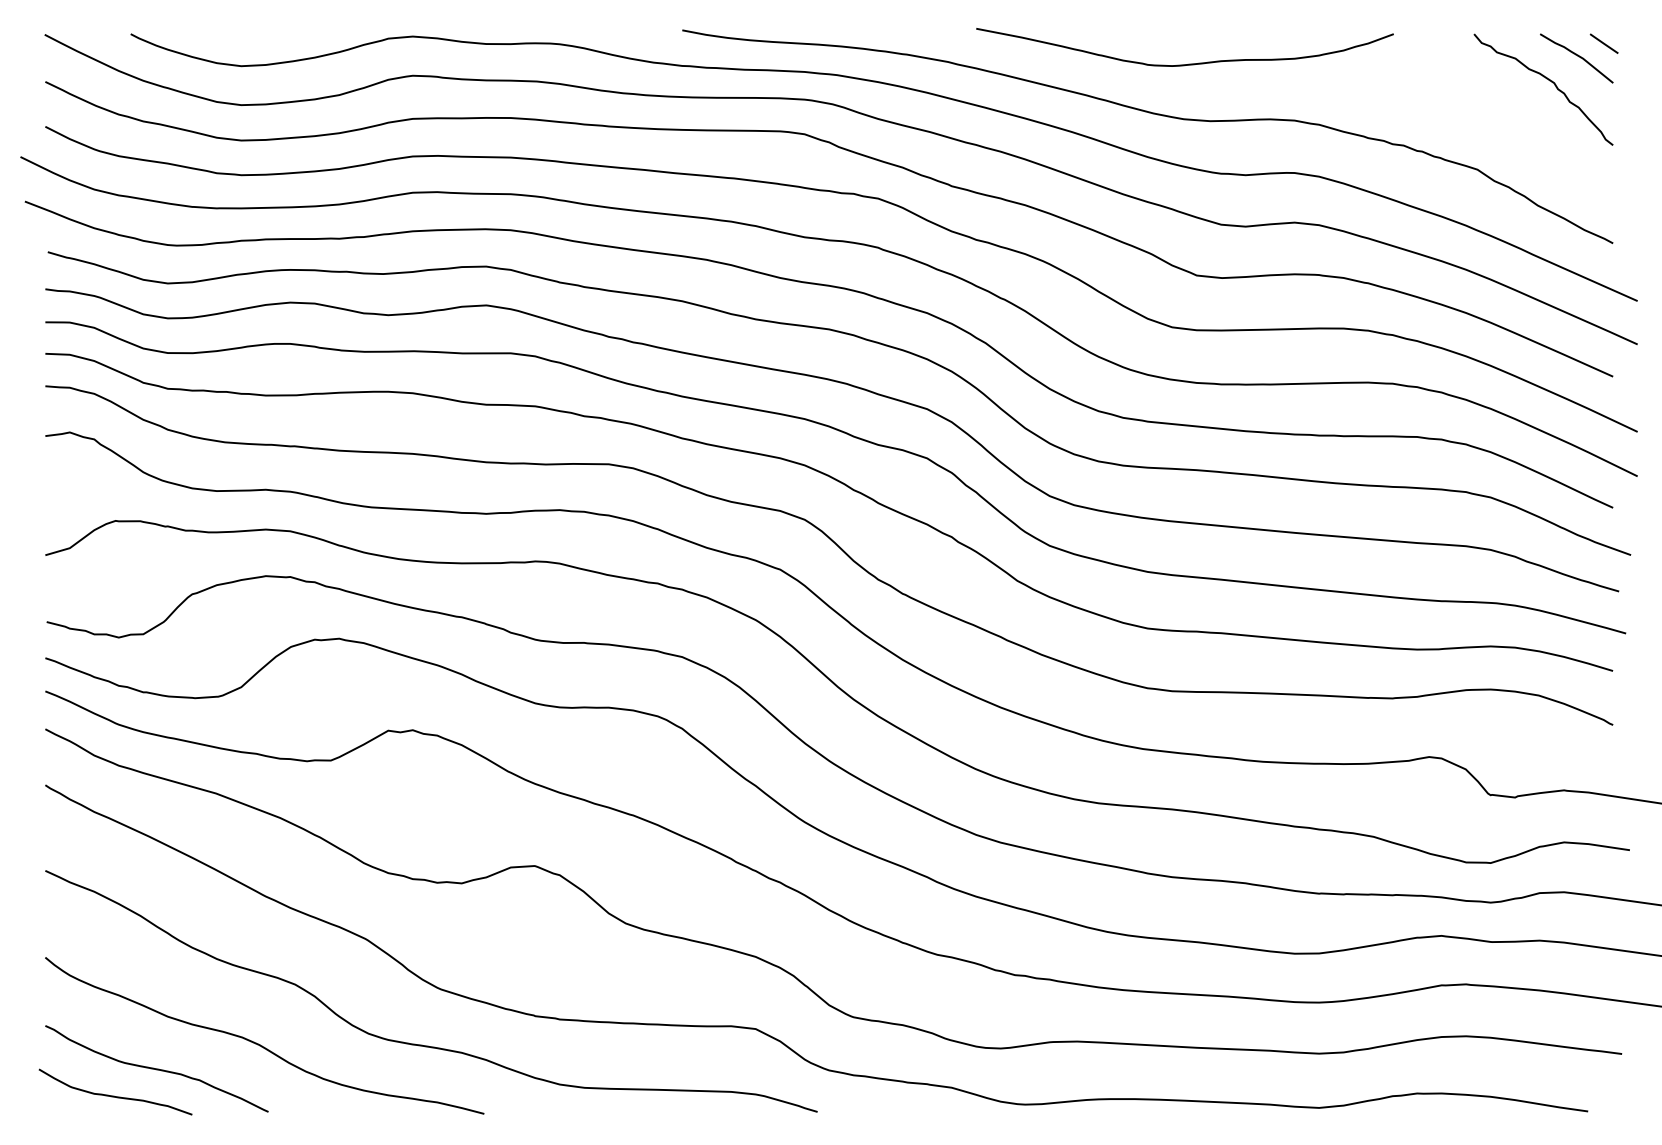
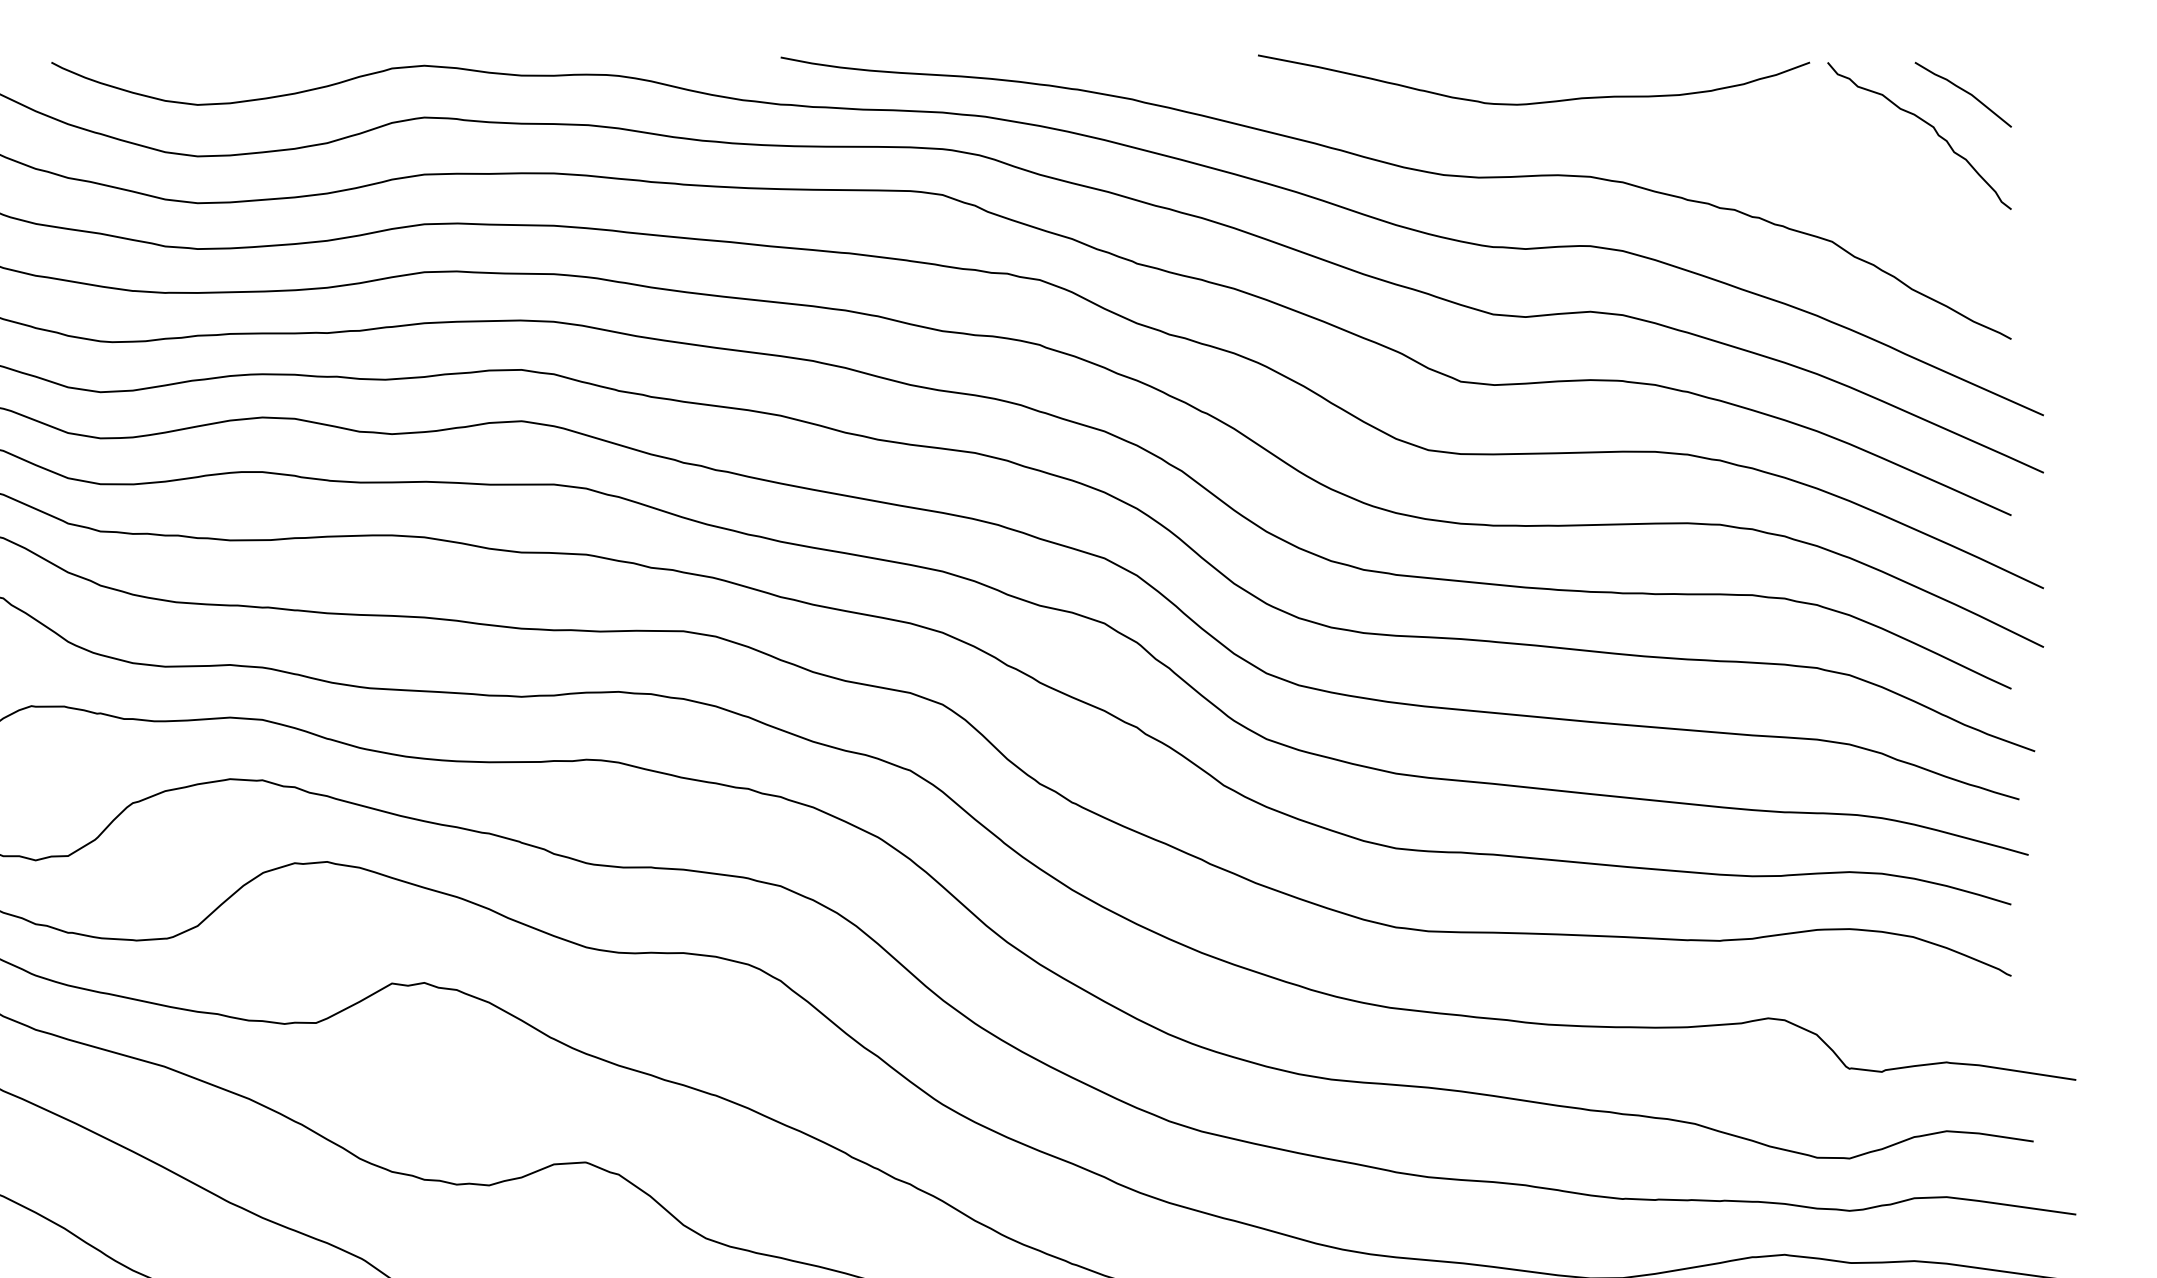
line: (1603, 43) -> (1998, 74), removed
curve: (1188, 63) -> (1538, 101), moved

